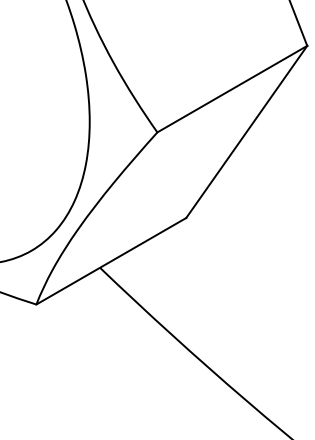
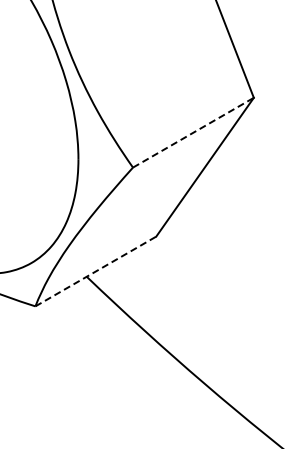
line: (232, 88) -> (193, 132), solid -> dashed
line: (110, 261) -> (95, 271), solid -> dashed

